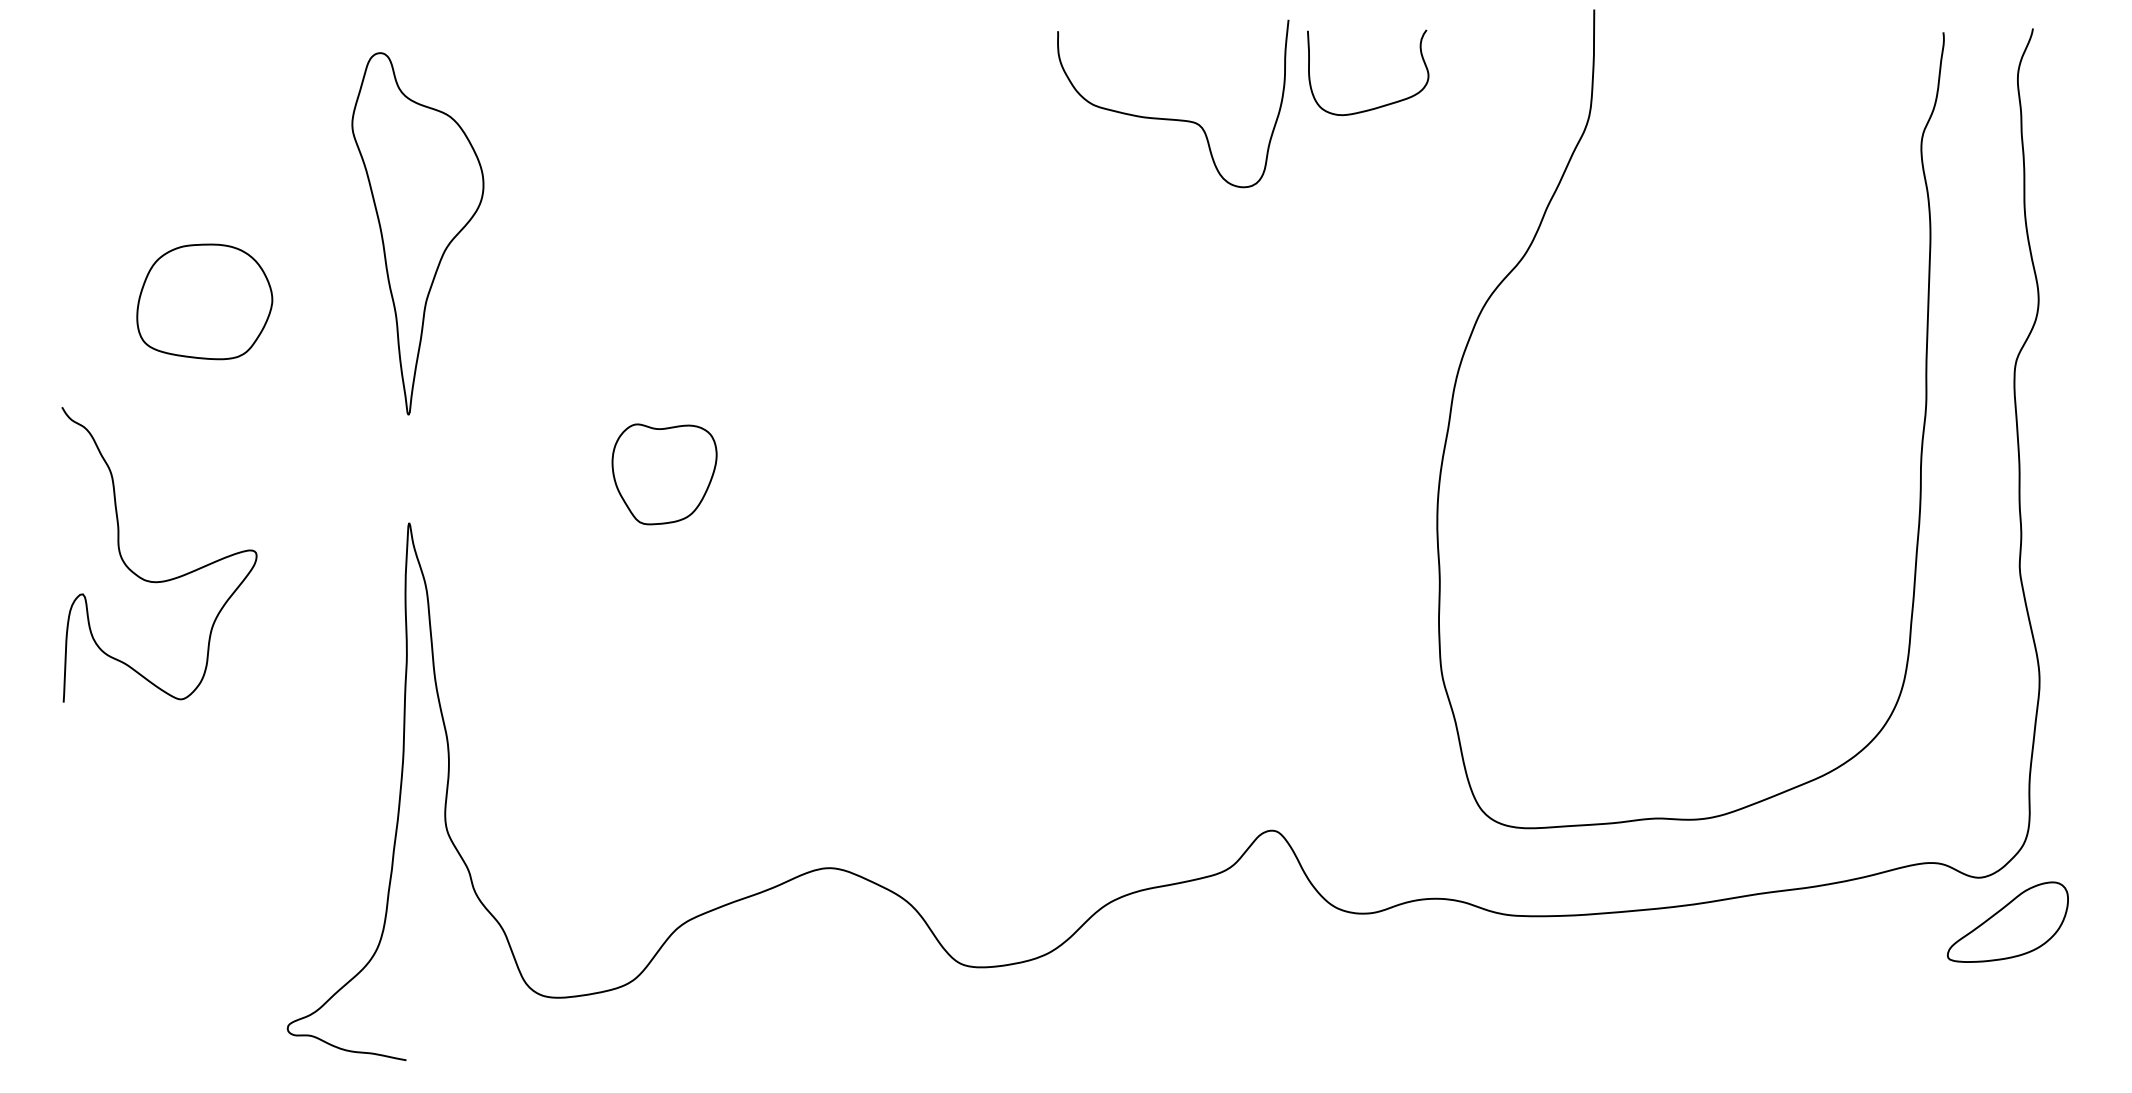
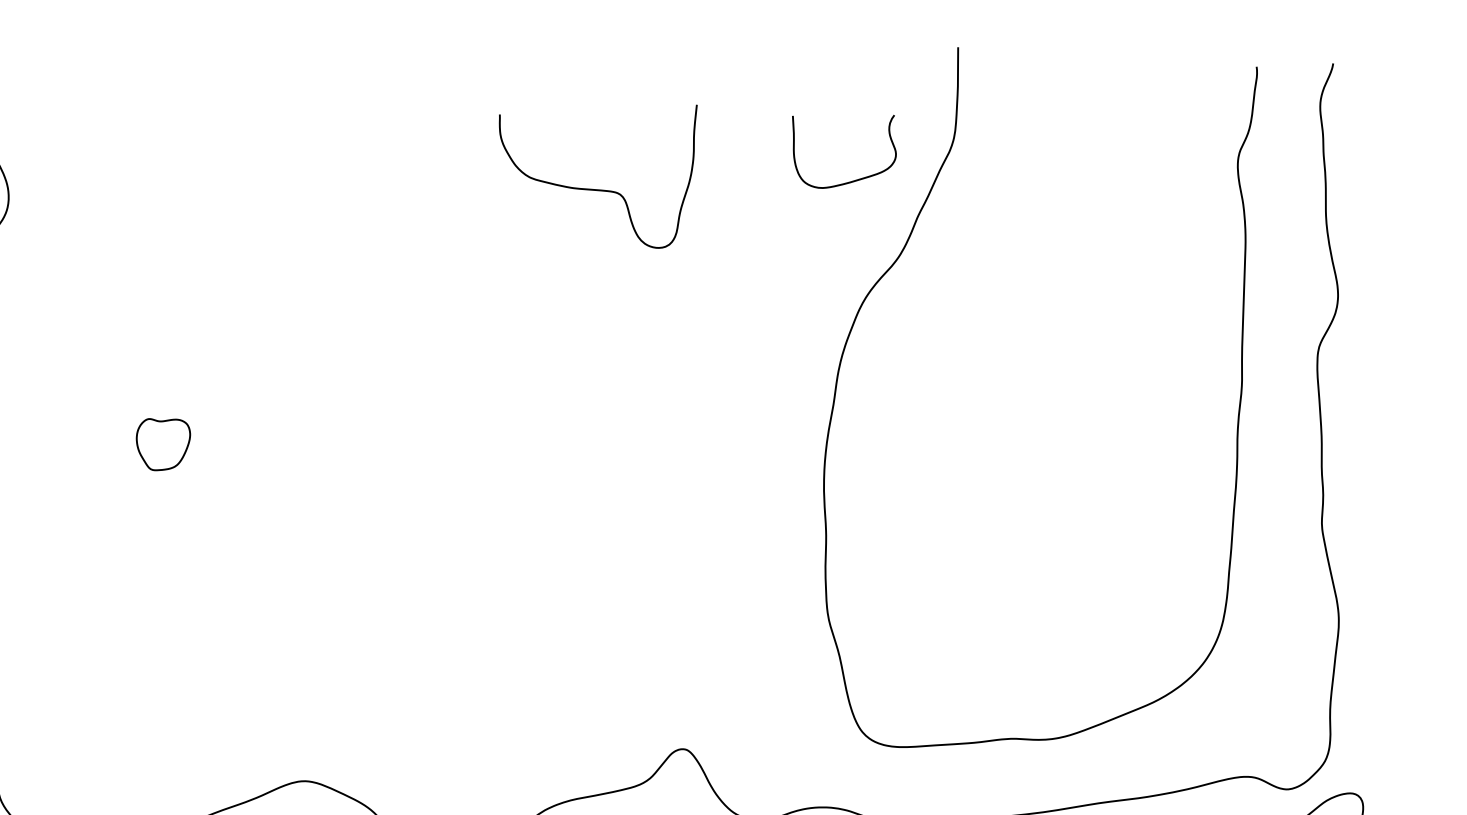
curve: (1378, 106) -> (853, 180), moved
curve: (1173, 118) -> (598, 189), moved
part: (664, 474) -> (163, 444), size x0.6

